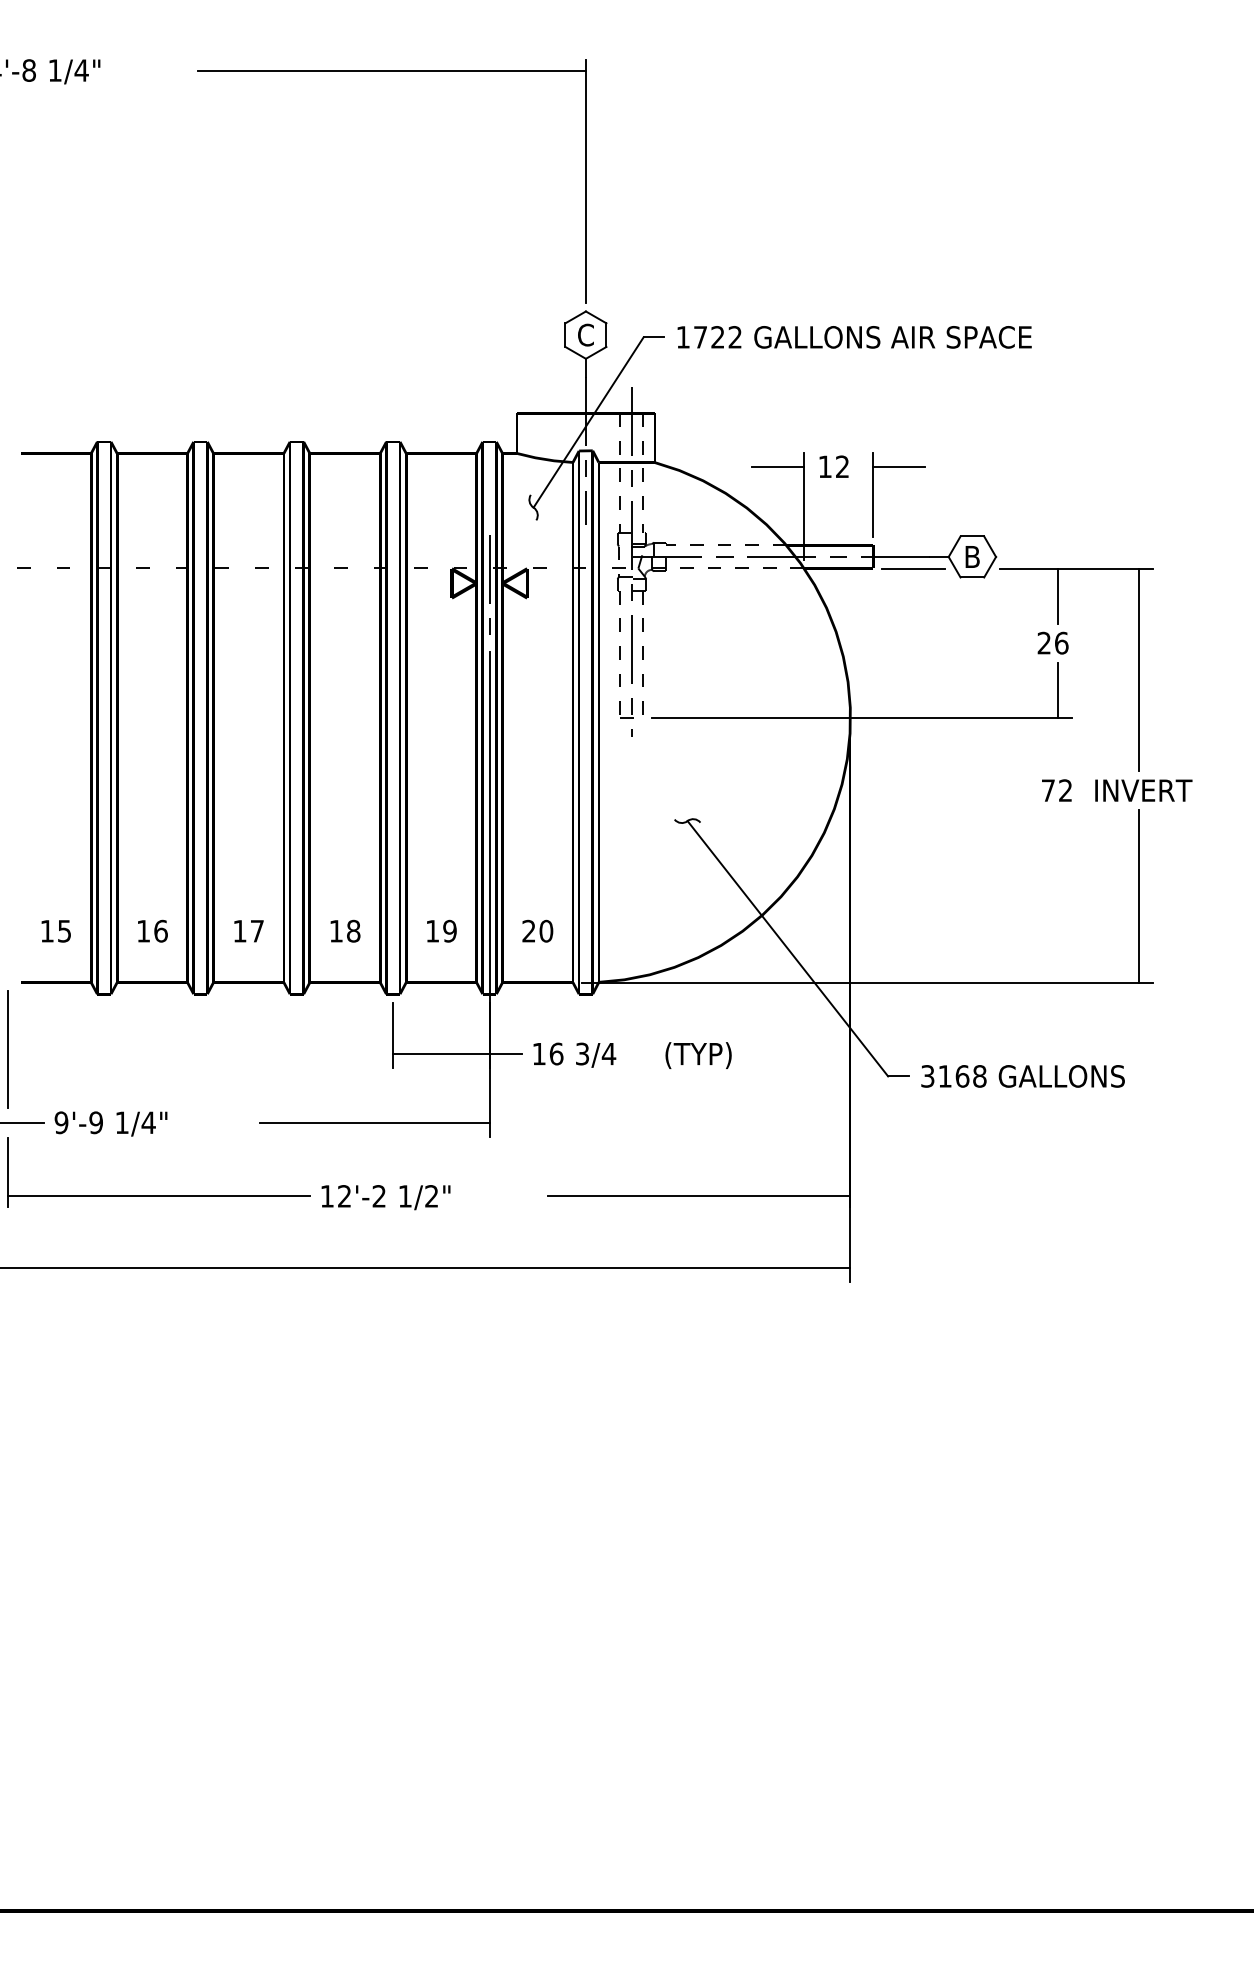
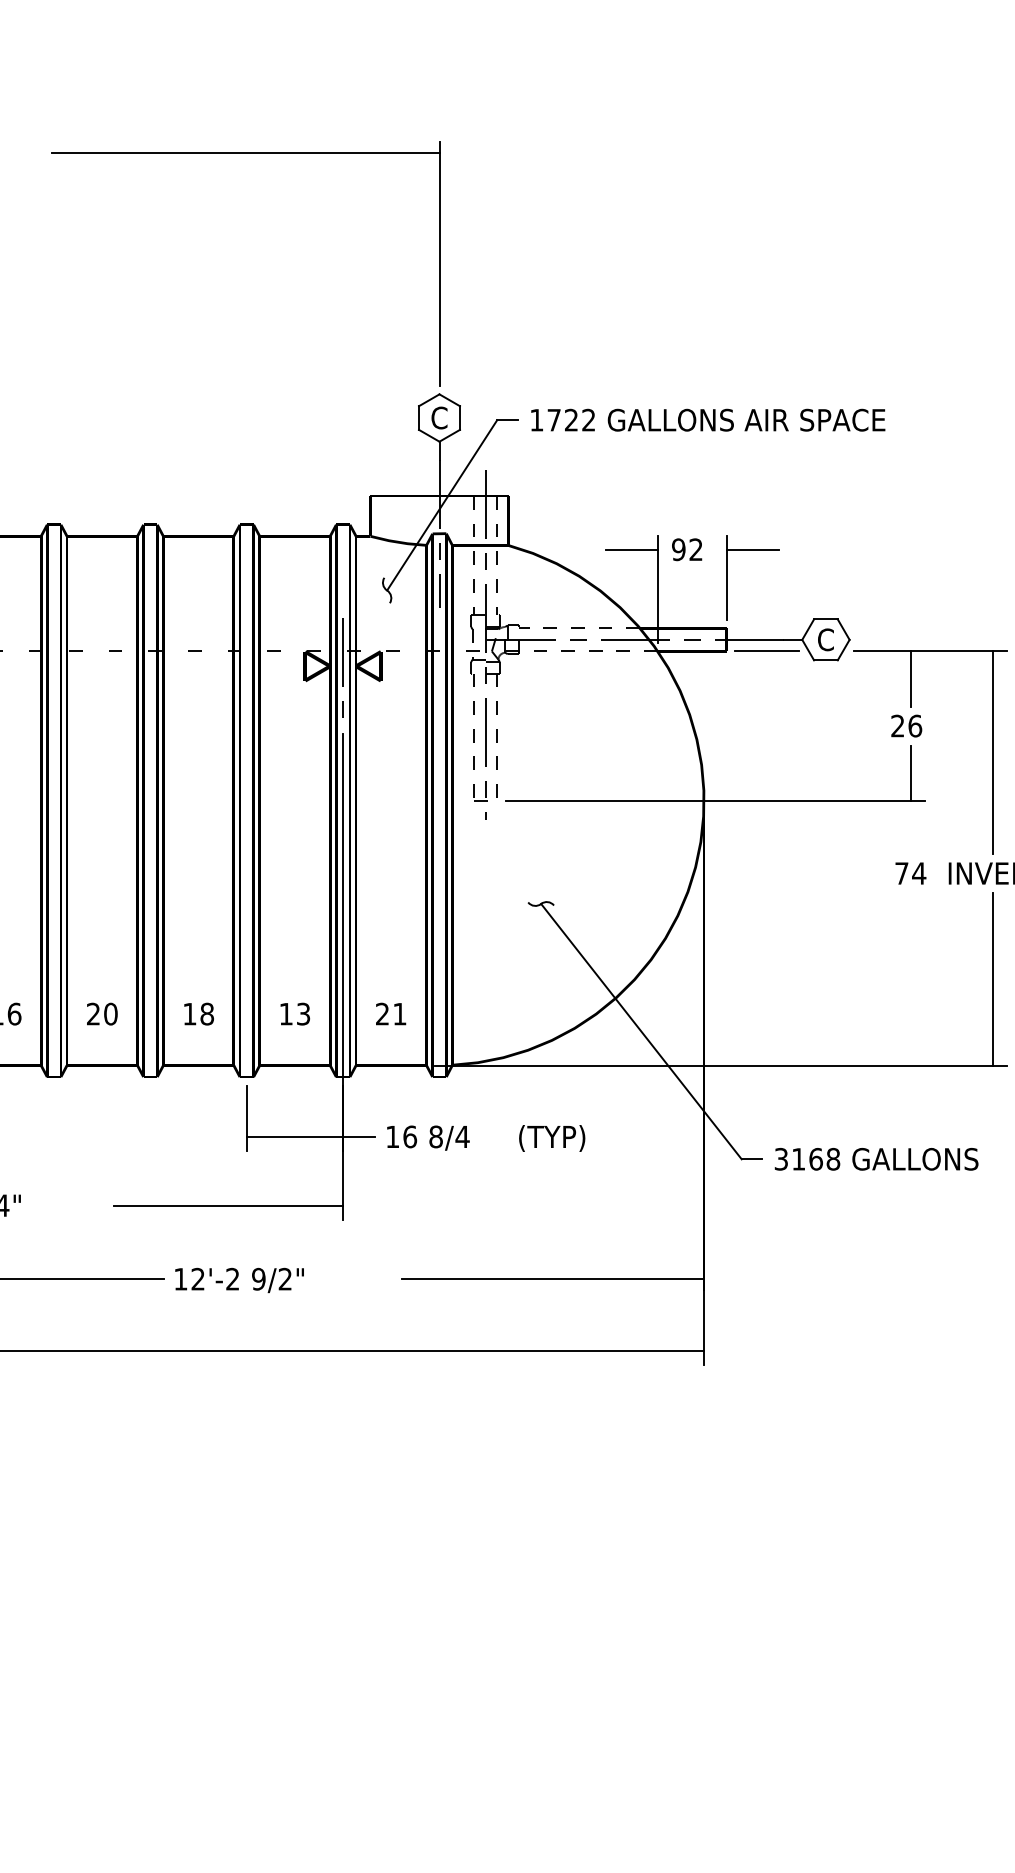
text: (824, 466) -> (678, 549), 12 -> 92
text: (972, 556) -> (826, 639), B -> C
text: (1065, 790) -> (919, 873), 72 -> 74
text: (248, 930) -> (102, 1013), 17 -> 20
text: (546, 930) -> (400, 1013), 20 -> 21
text: (449, 931) -> (303, 1014), 19 -> 13
text: (582, 1053) -> (436, 1136), 3/4 -> 8/4
text: (405, 1196) -> (259, 1279), 1/2" -> 9/2"

